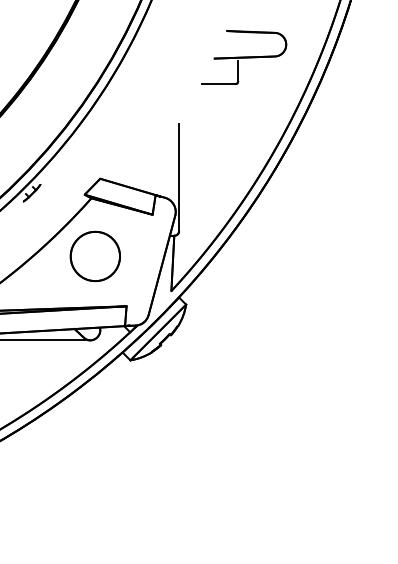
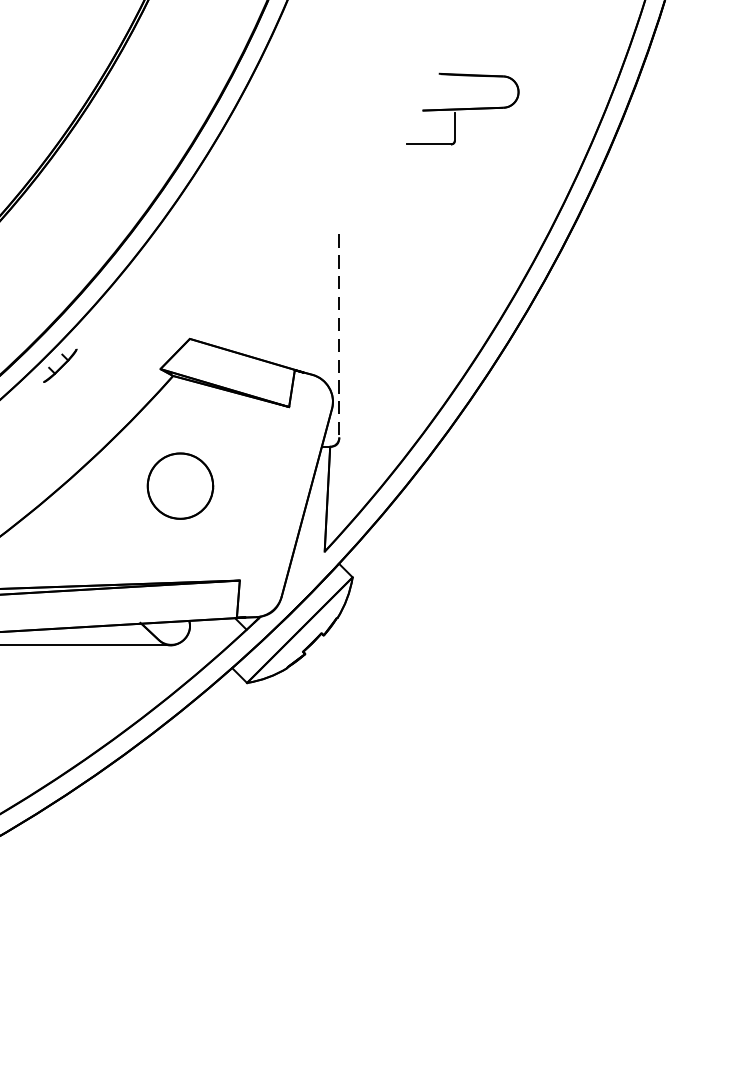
part: (244, 57) -> (463, 109), size x0.7
line: (179, 177) -> (340, 336), solid -> dashed
part: (94, 256) -> (178, 486), size x0.7

